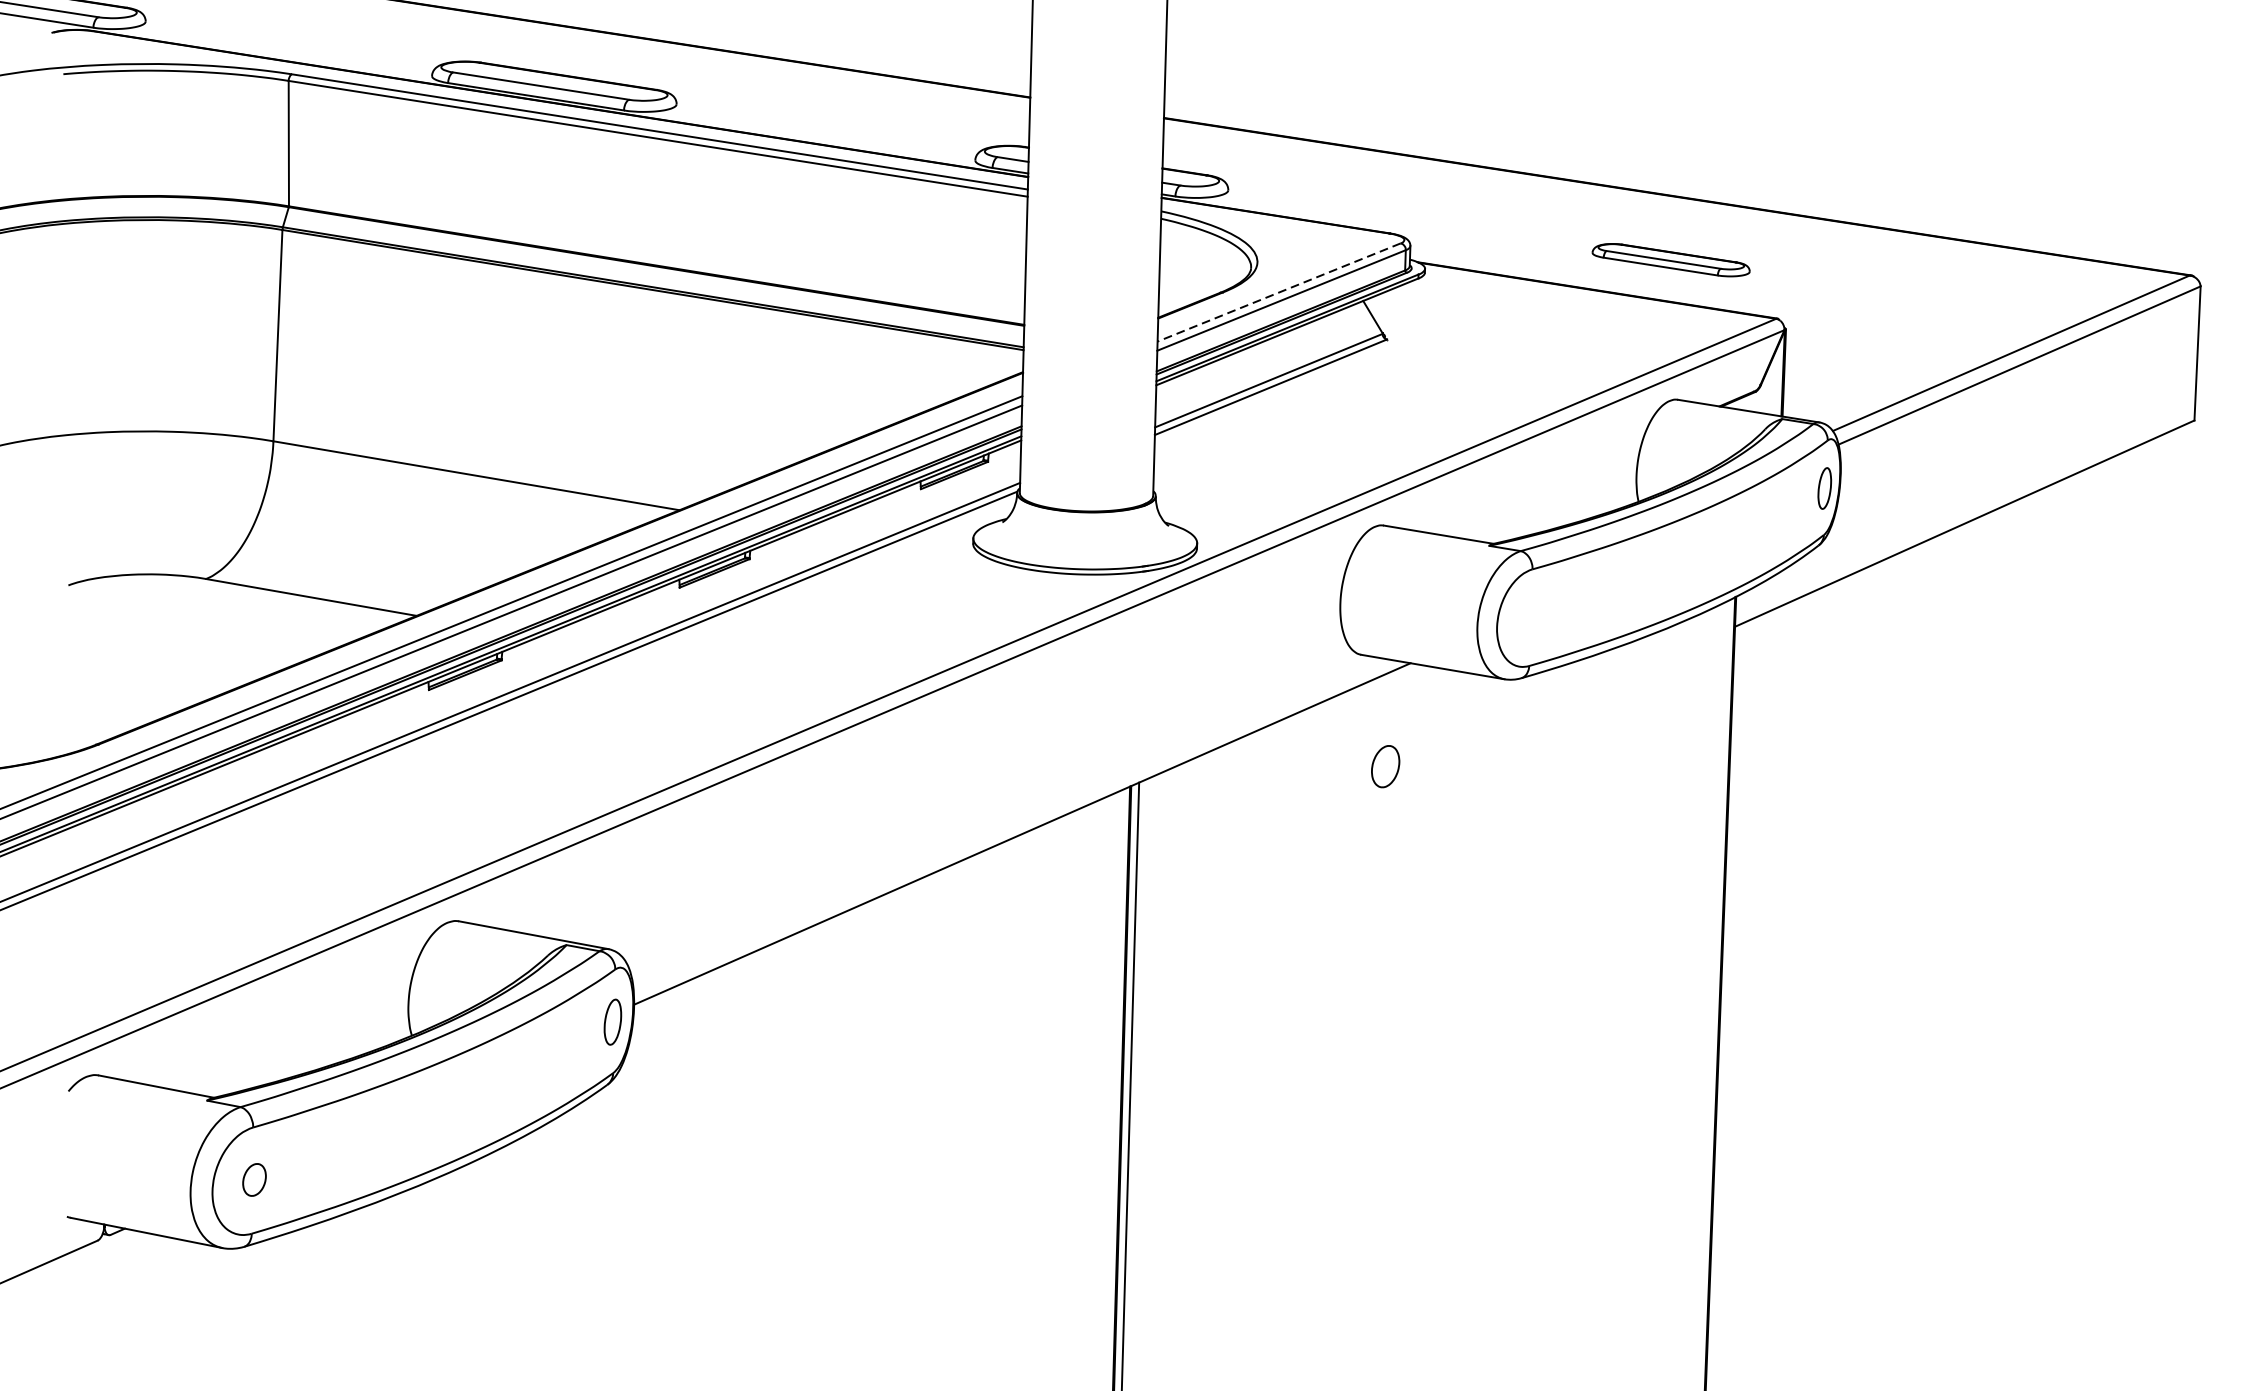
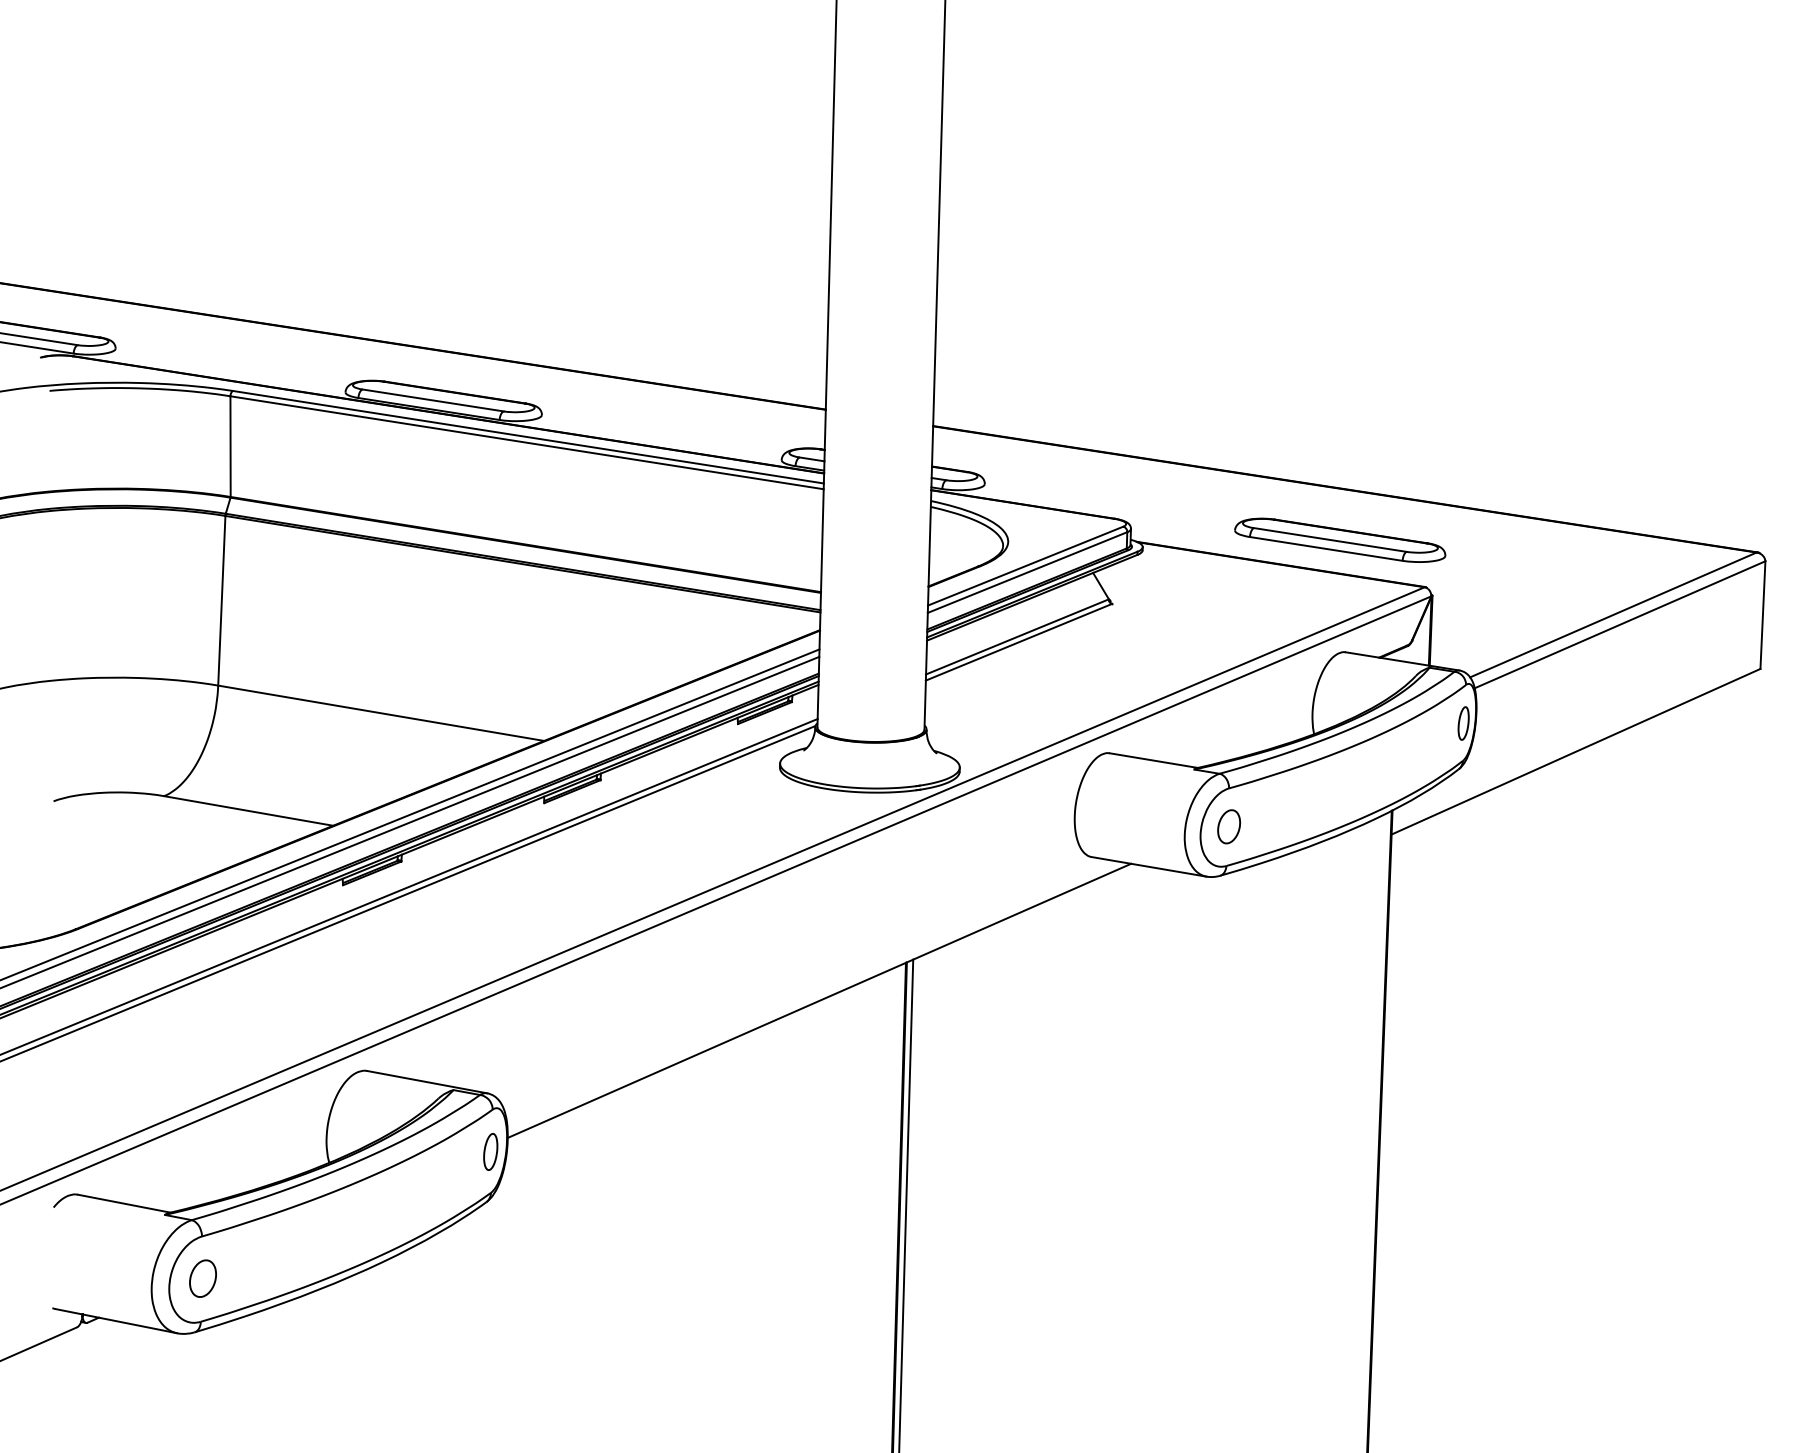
part: (1671, 259) -> (1340, 539), size x1.67
line: (1279, 292) -> (1025, 566), dashed -> solid
part: (1386, 766) -> (1229, 826), moved
part: (253, 1179) -> (202, 1278), size x1.43

